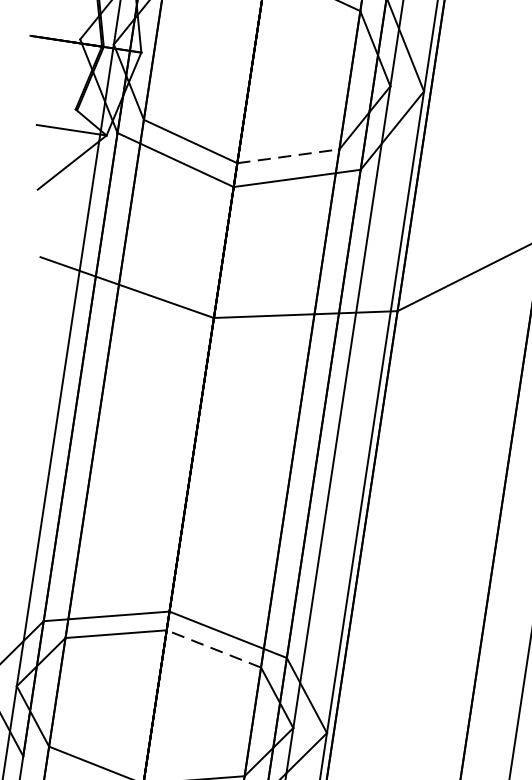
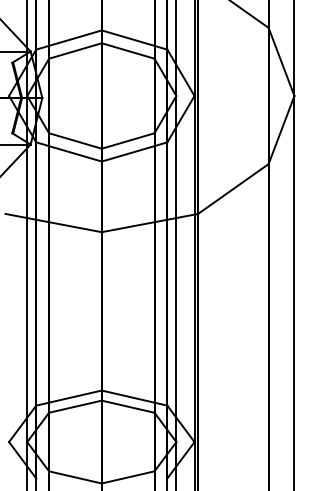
line: (289, 155) -> (128, 140), dashed -> solid
line: (212, 648) -> (127, 406), dashed -> solid

